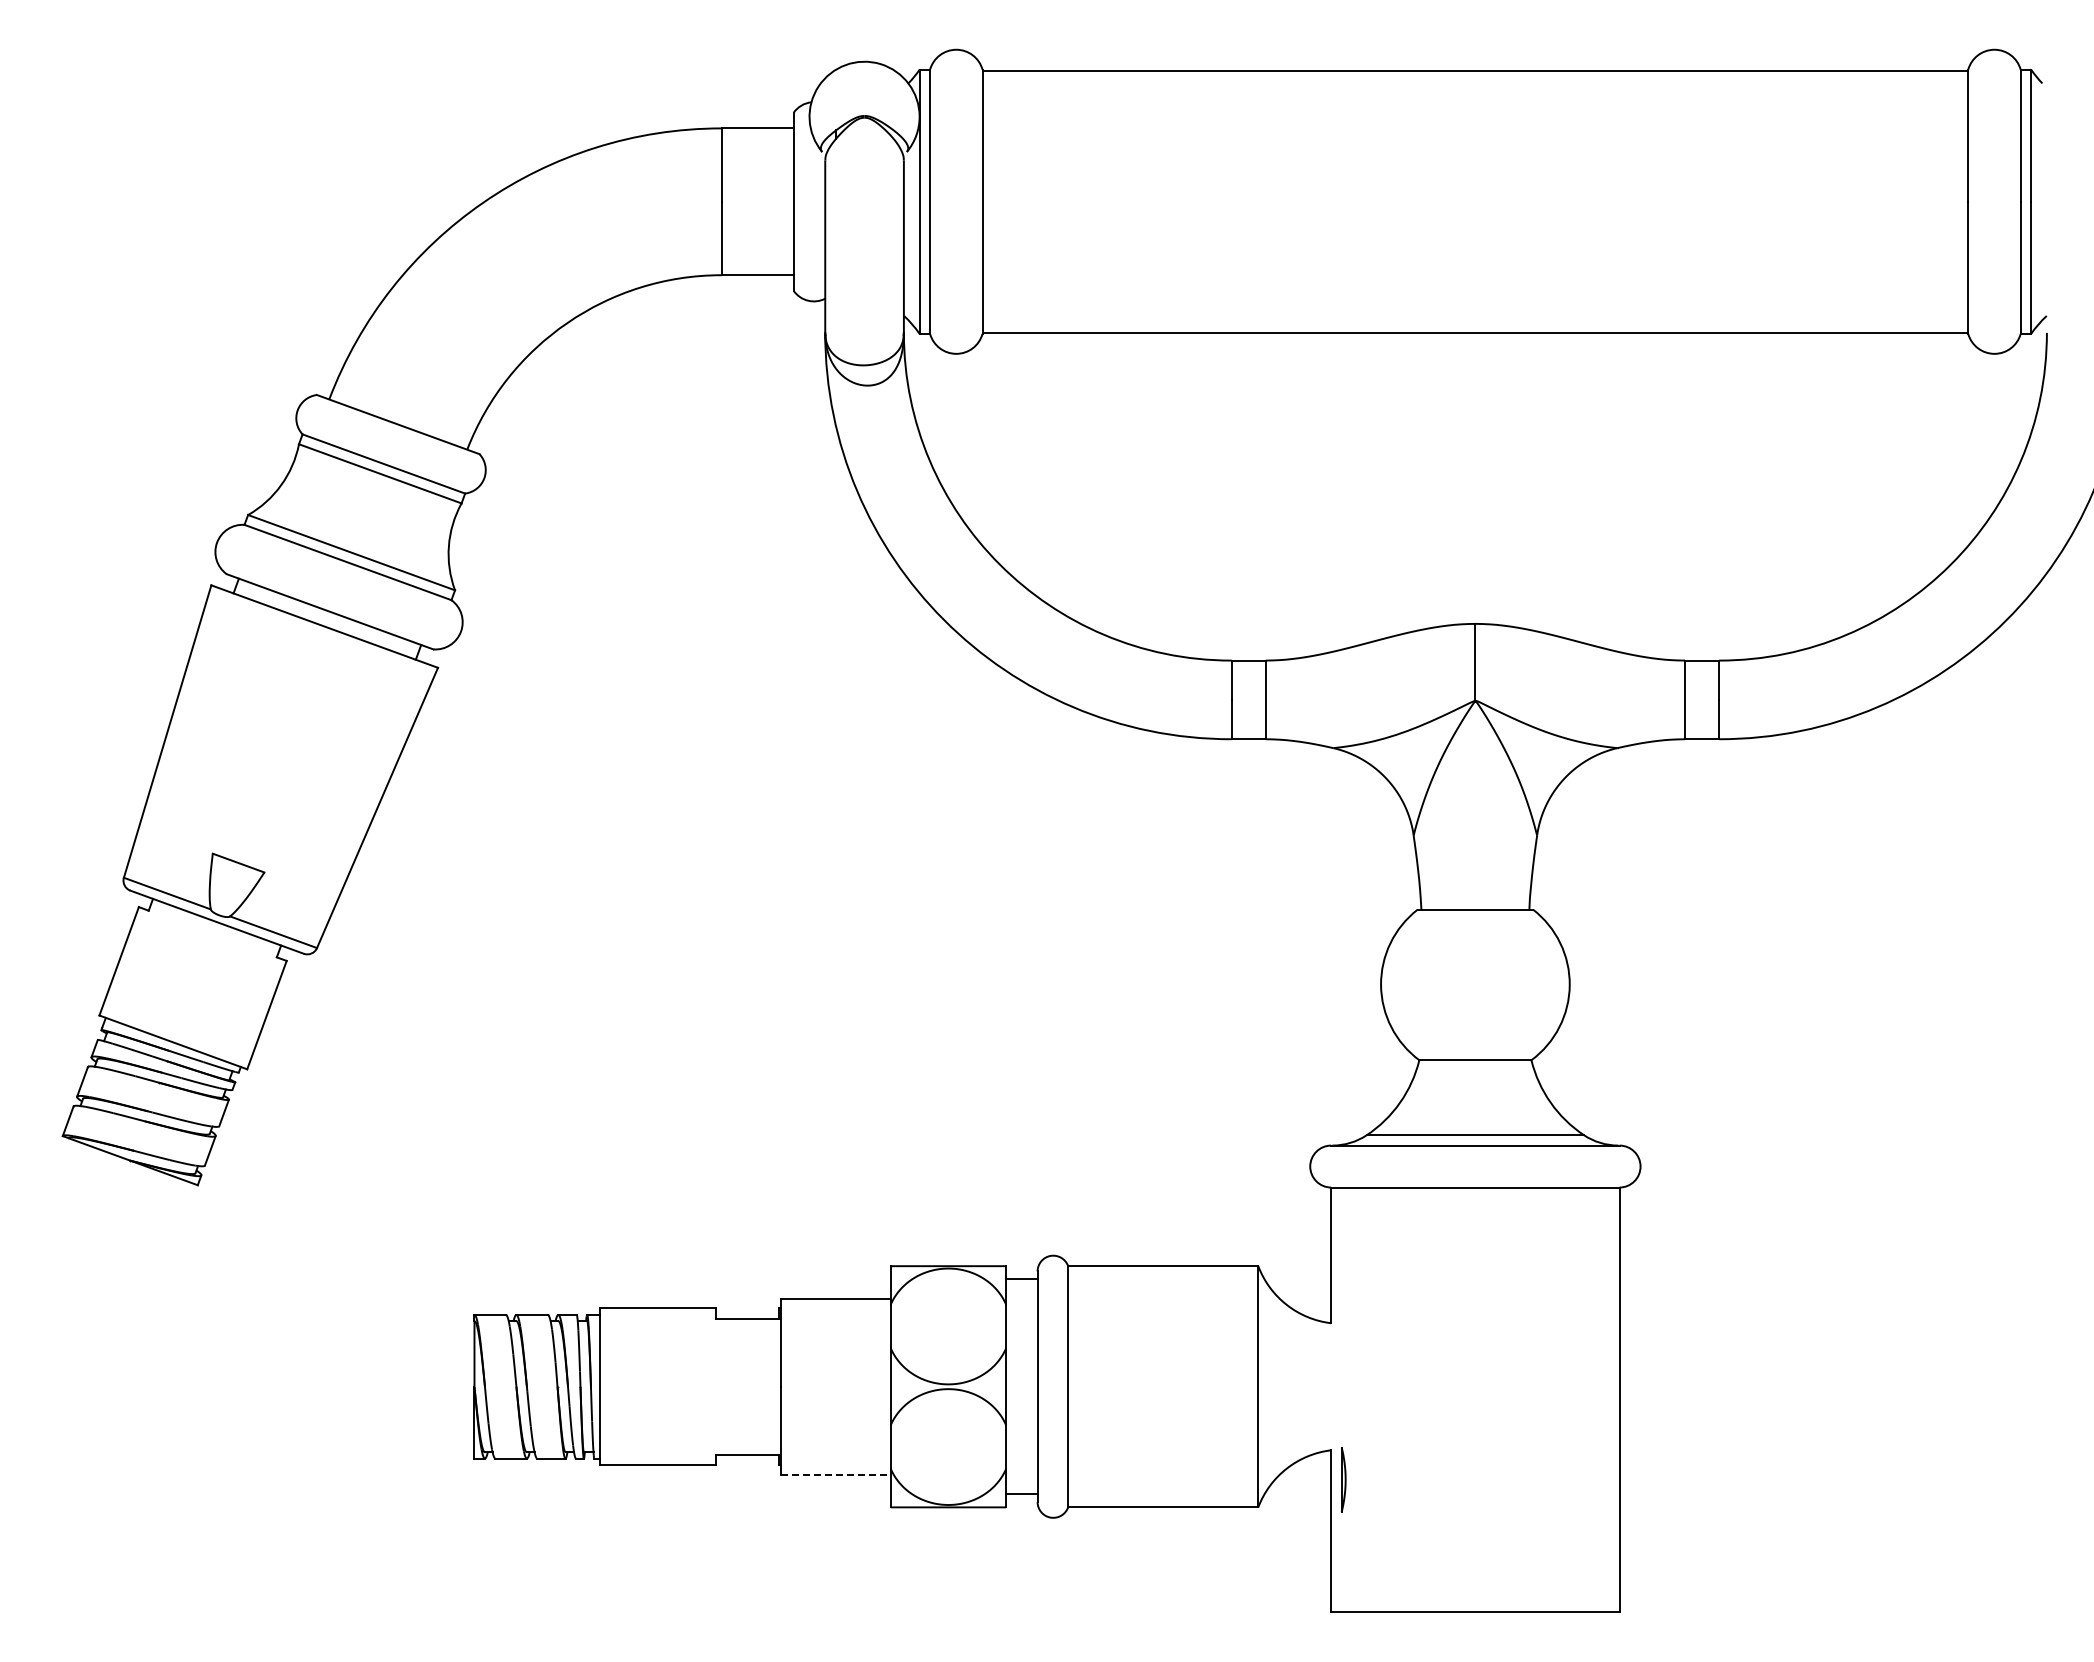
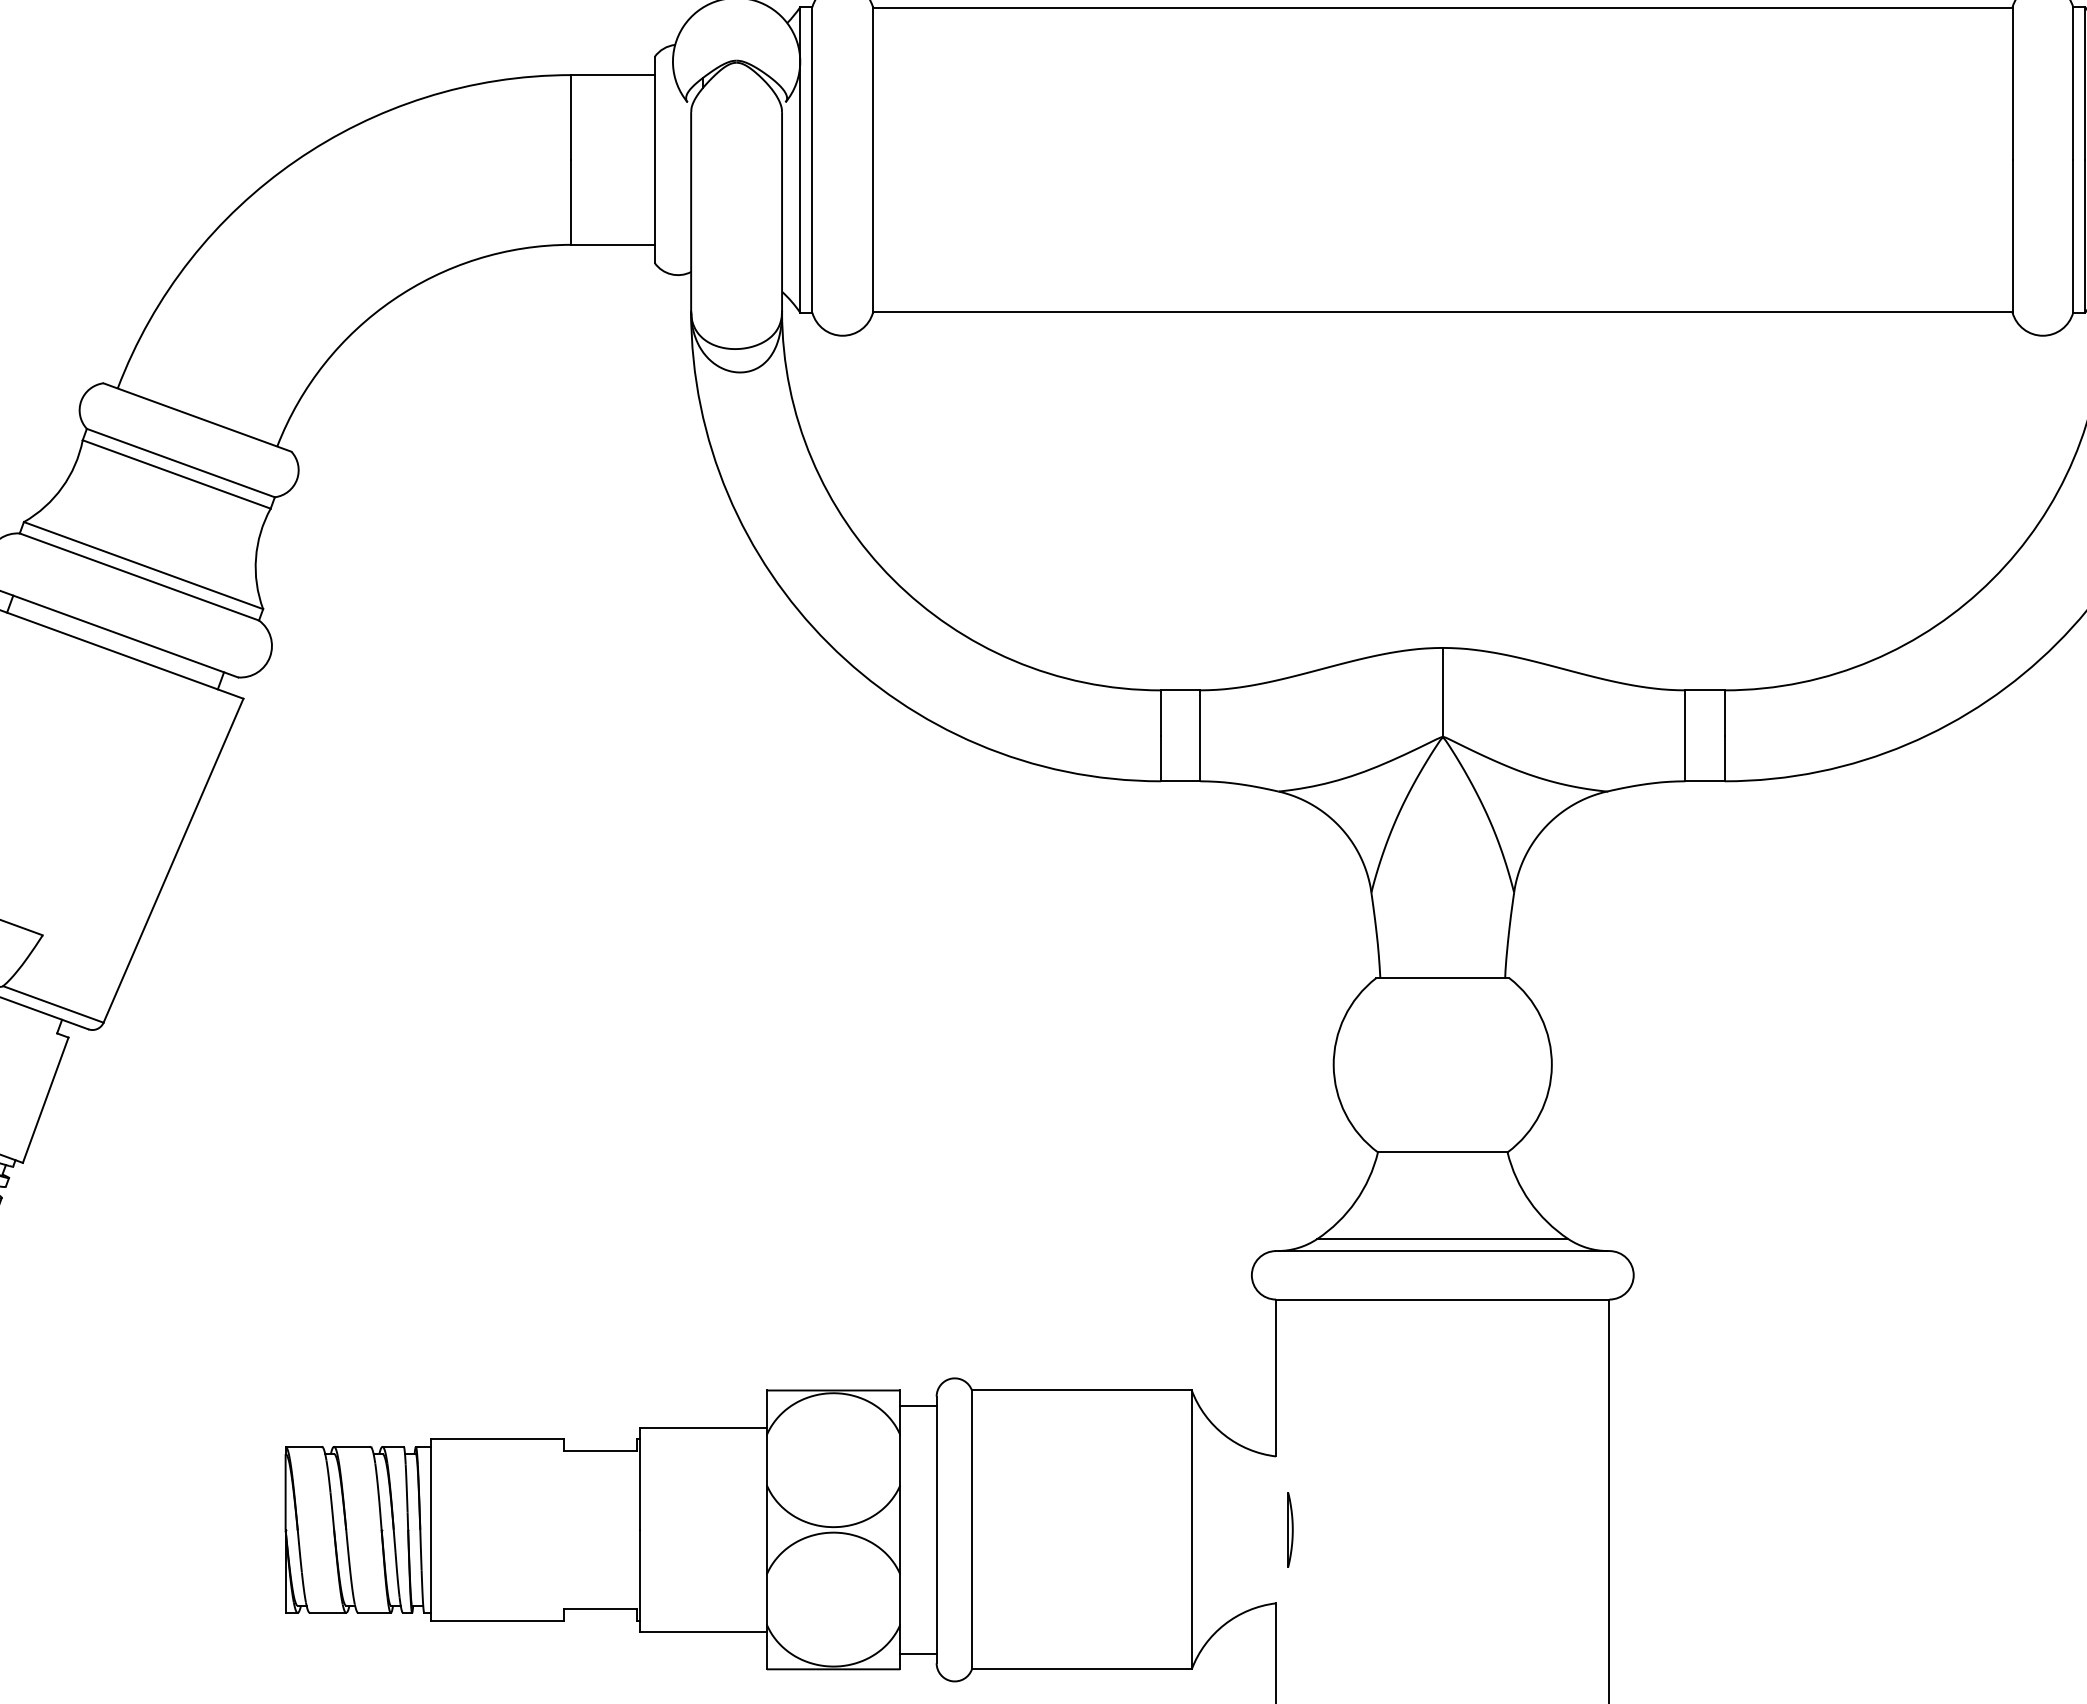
line: (836, 1474) -> (704, 1631), dashed -> solid
part: (1343, 1479) -> (1290, 1529), moved

